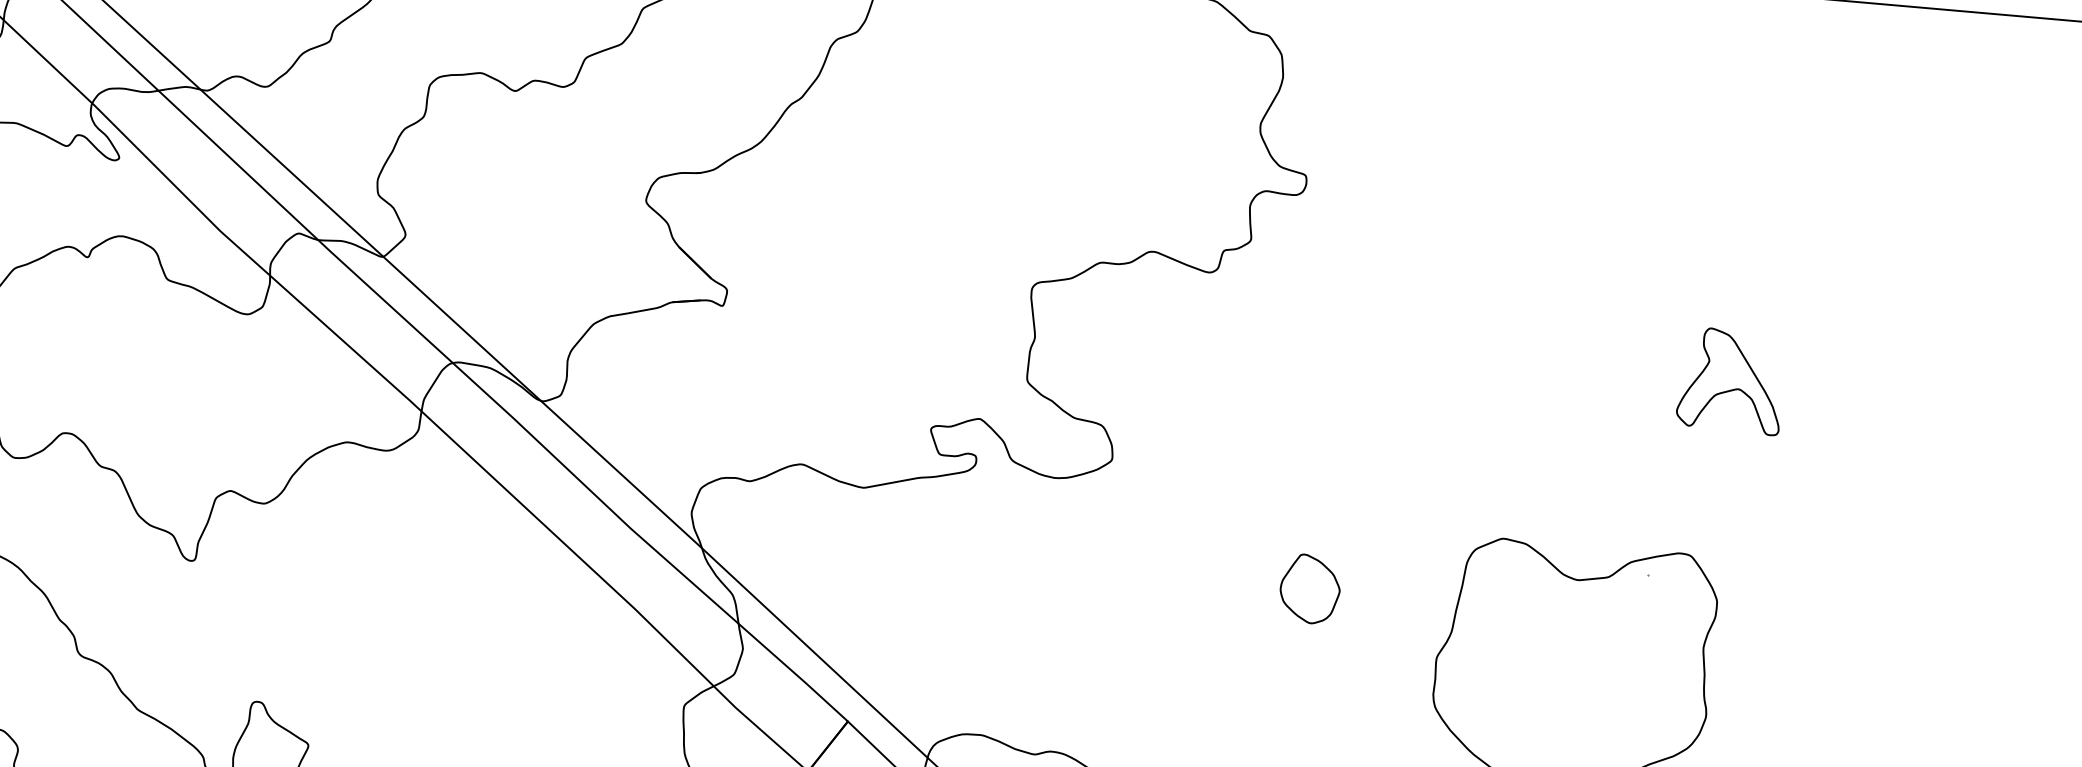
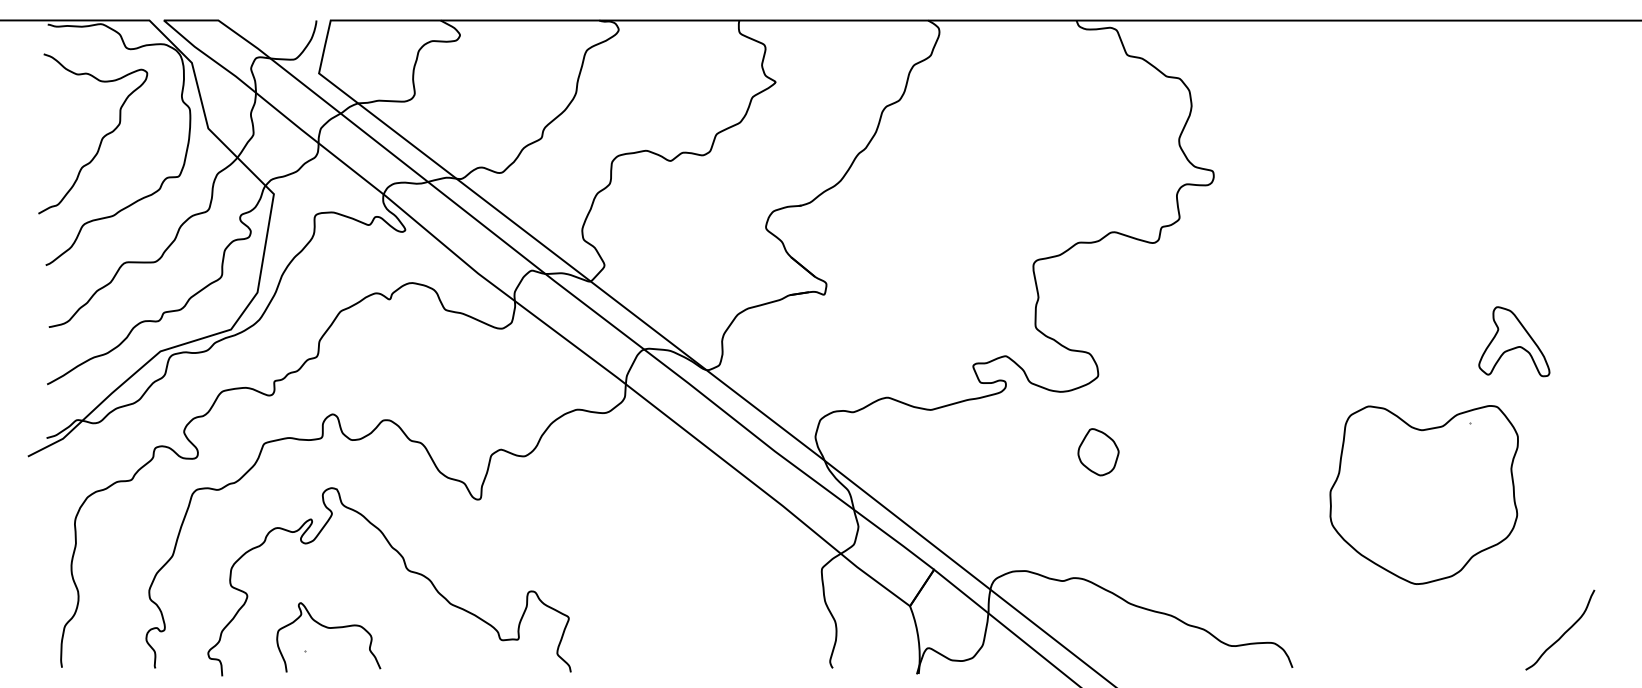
part: (1731, 380) -> (1514, 341), moved
part: (1310, 589) -> (1098, 452), moved

